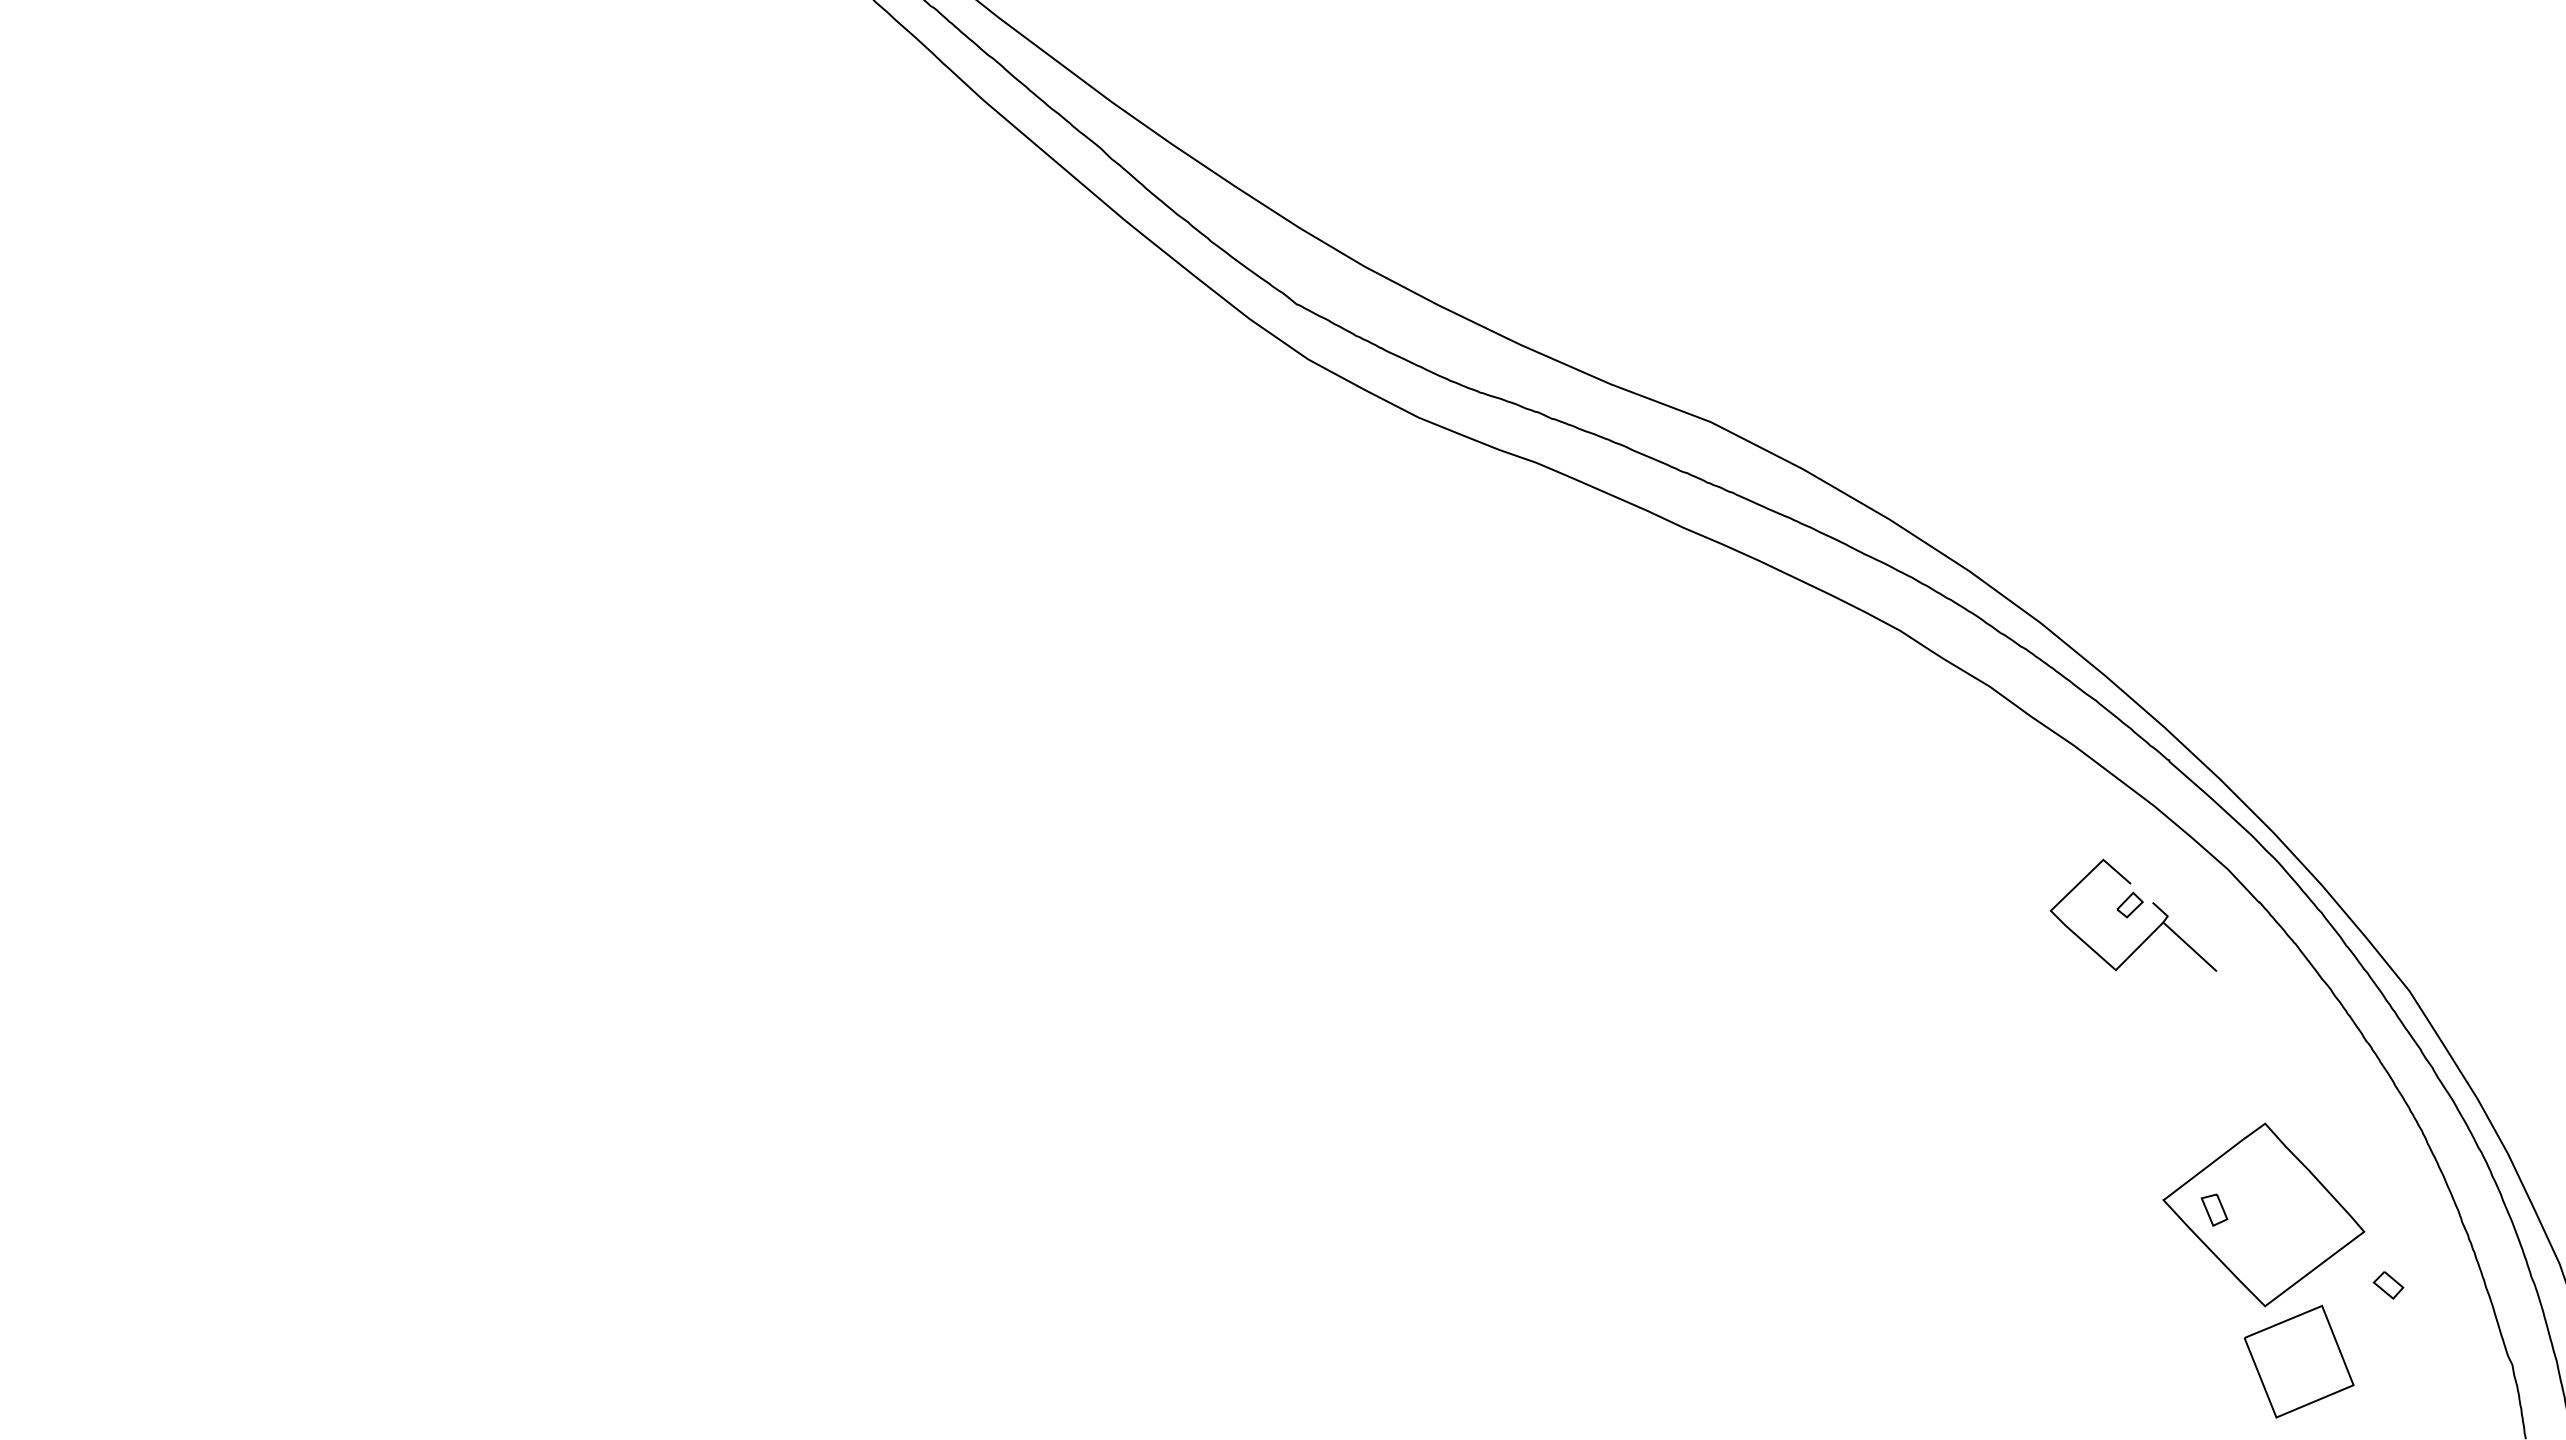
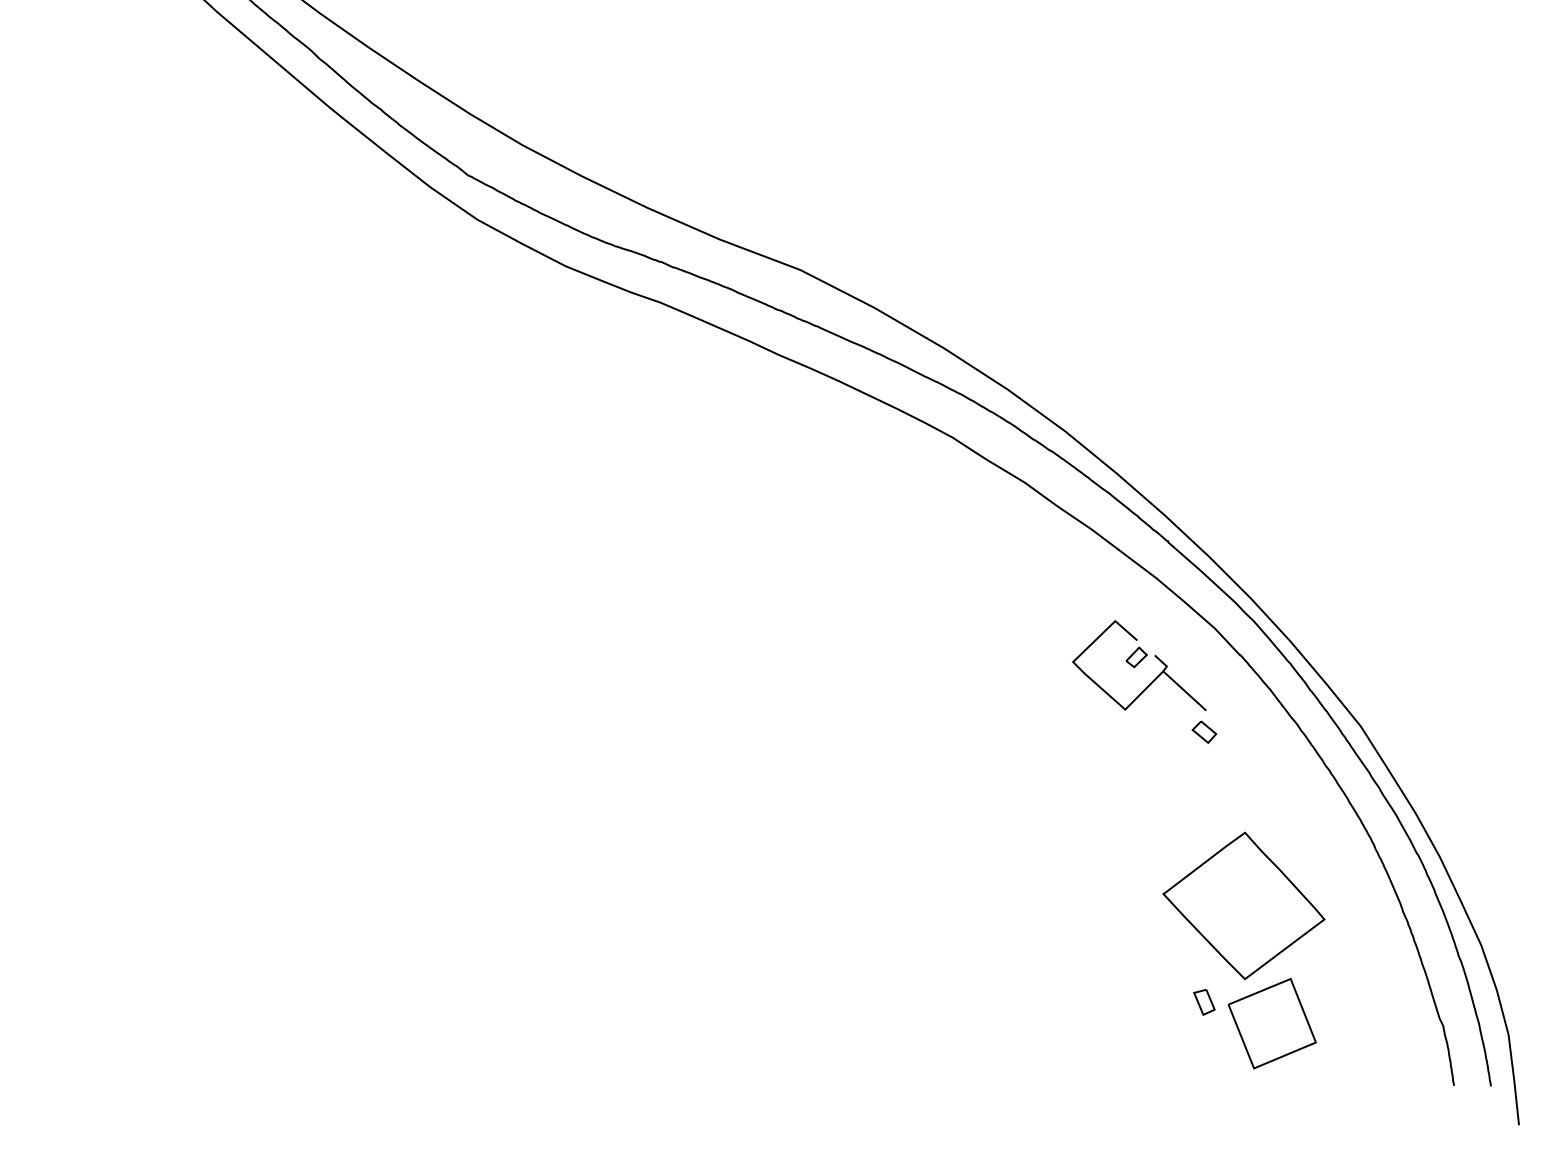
part: (2214, 1209) -> (1204, 1001), moved
part: (2388, 1285) -> (1204, 732), moved

